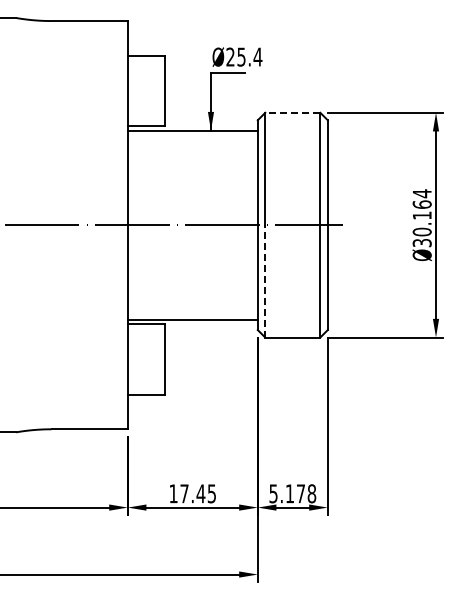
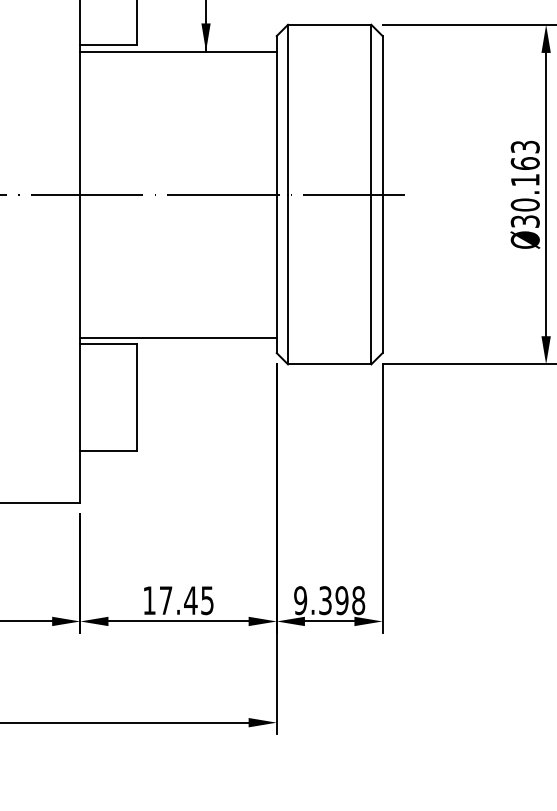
line: (292, 112) -> (329, 24), dashed -> solid
text: (421, 193) -> (524, 146), Ø30.164 -> Ø30.163
line: (265, 280) -> (288, 278), dashed -> solid
text: (287, 493) -> (321, 600), 5.178 -> 9.398

